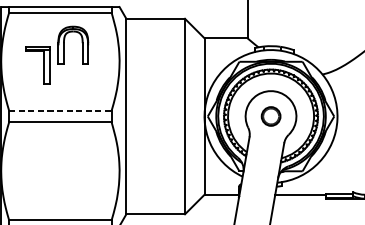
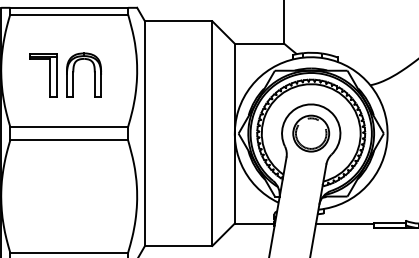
part: (65, 42) -> (74, 71), moved
line: (60, 110) -> (69, 126), dashed -> solid
part: (271, 116) -> (311, 133), size x1.67

